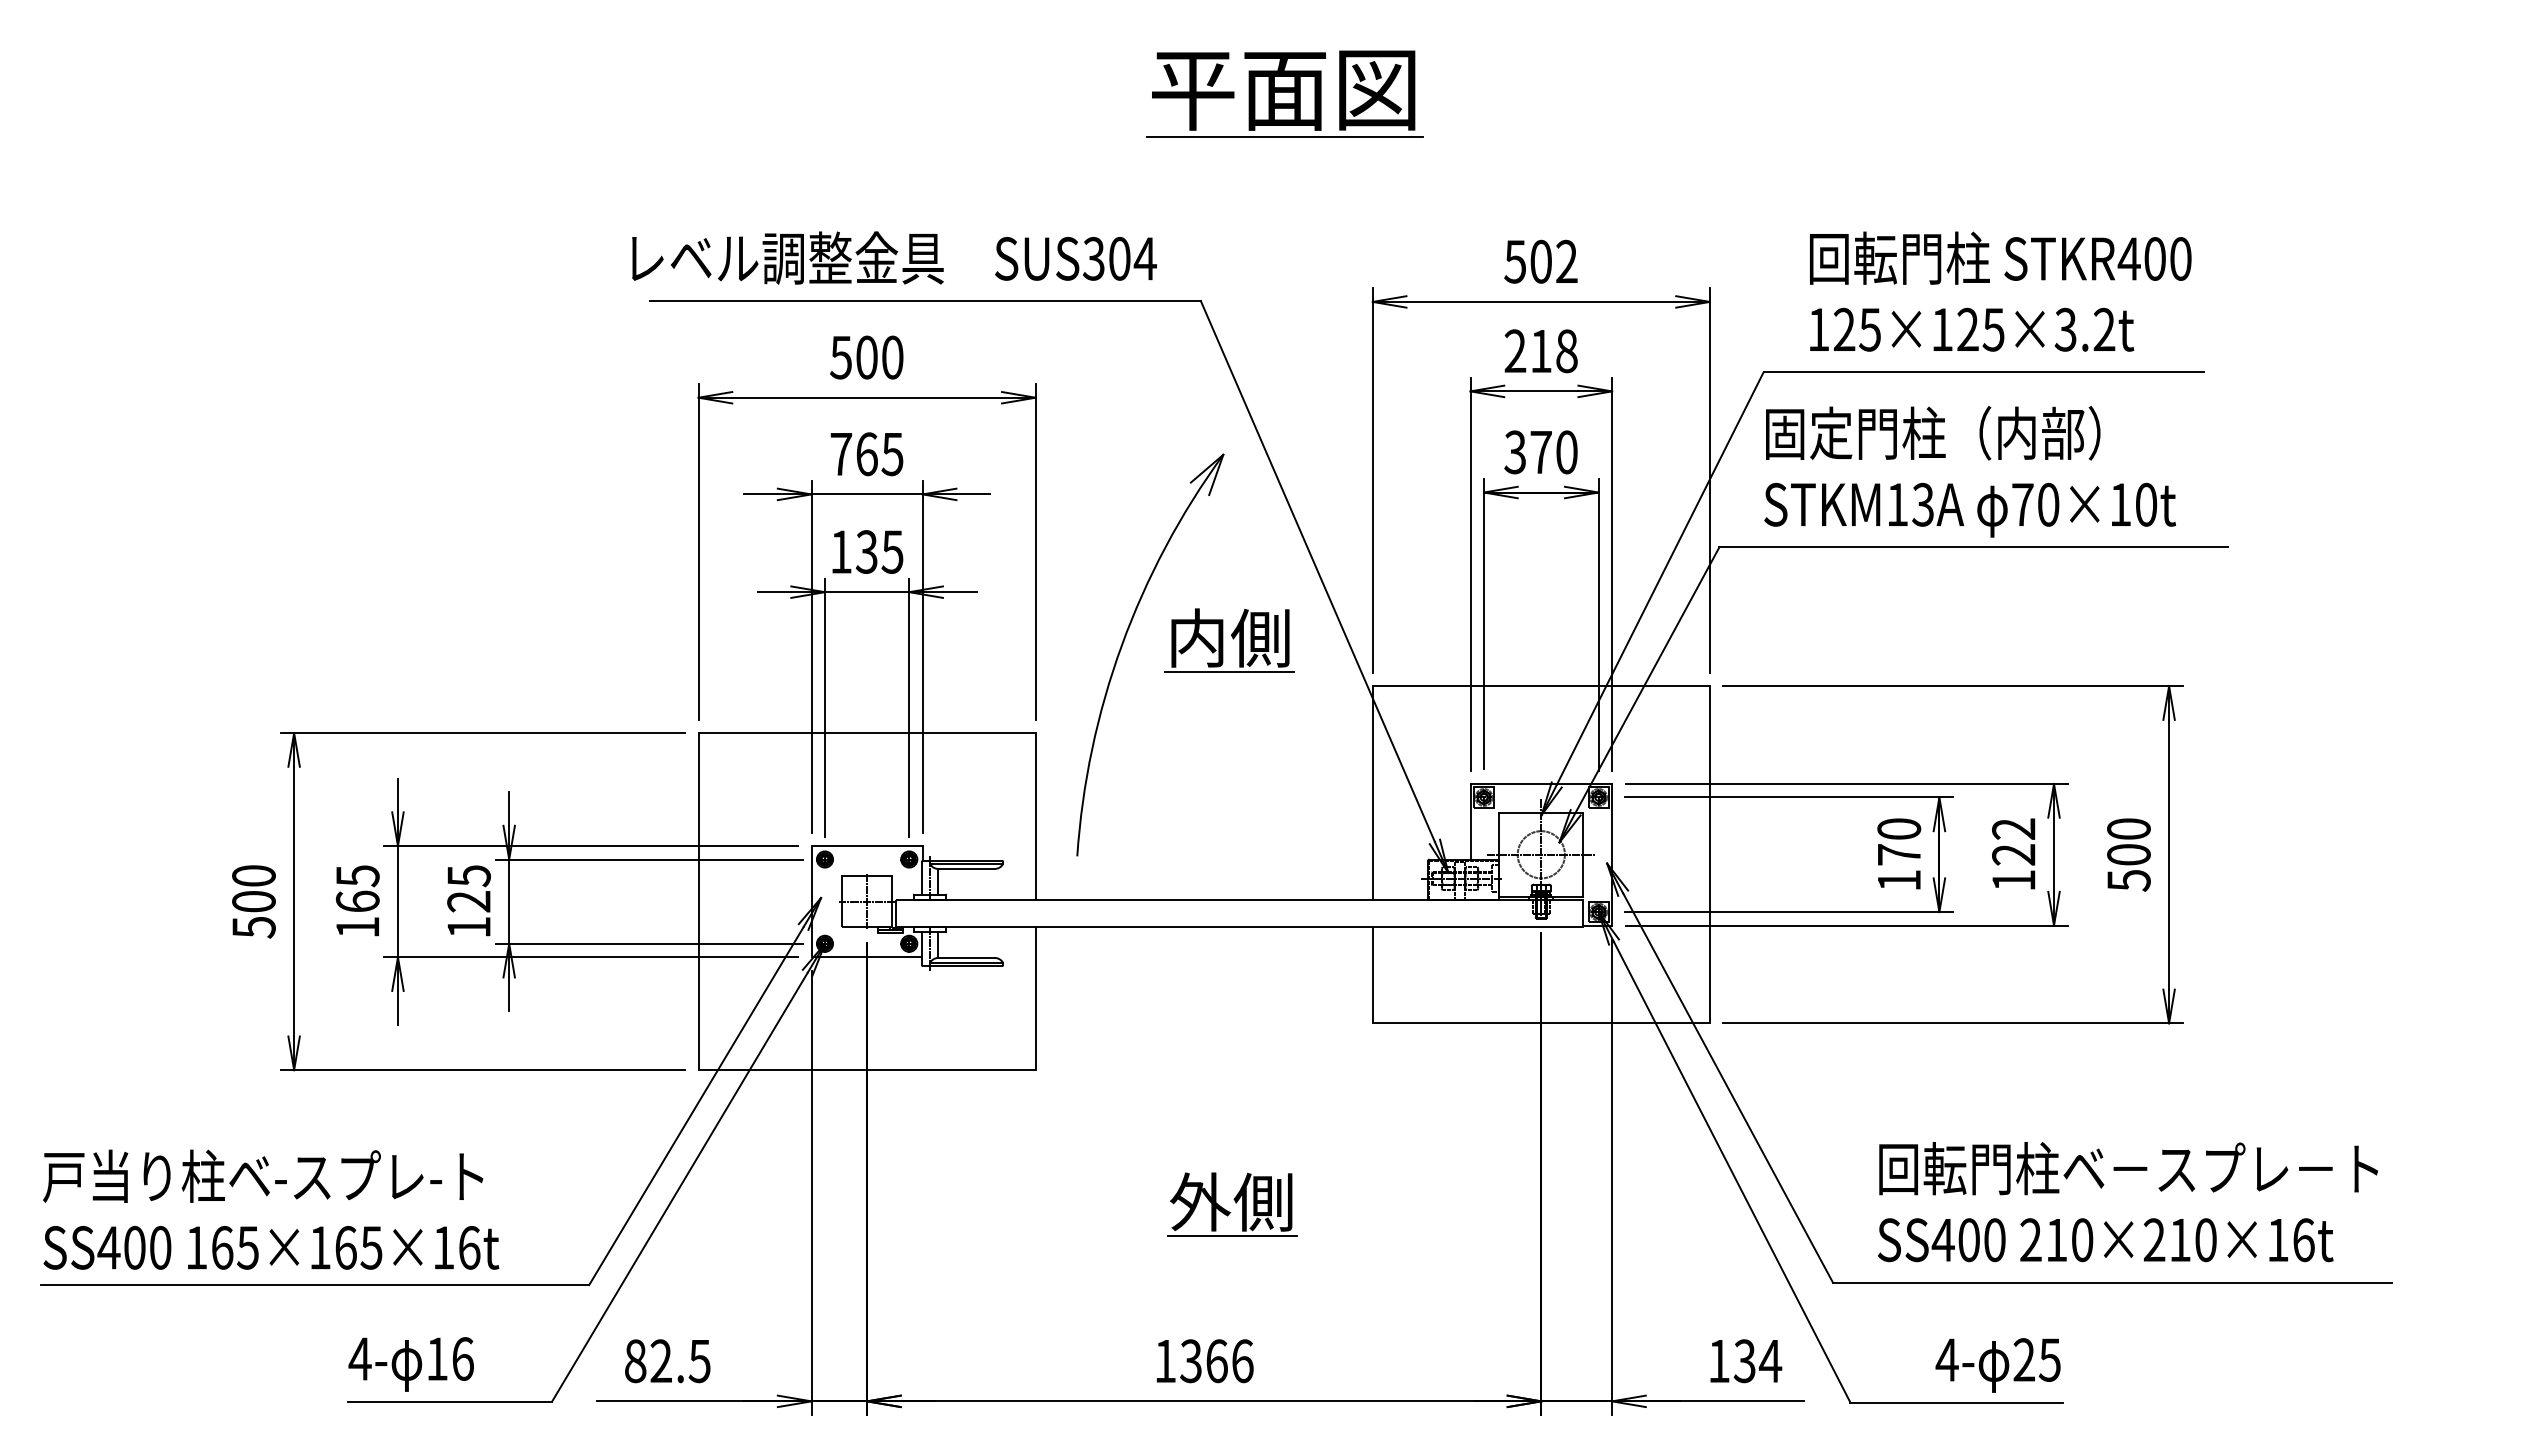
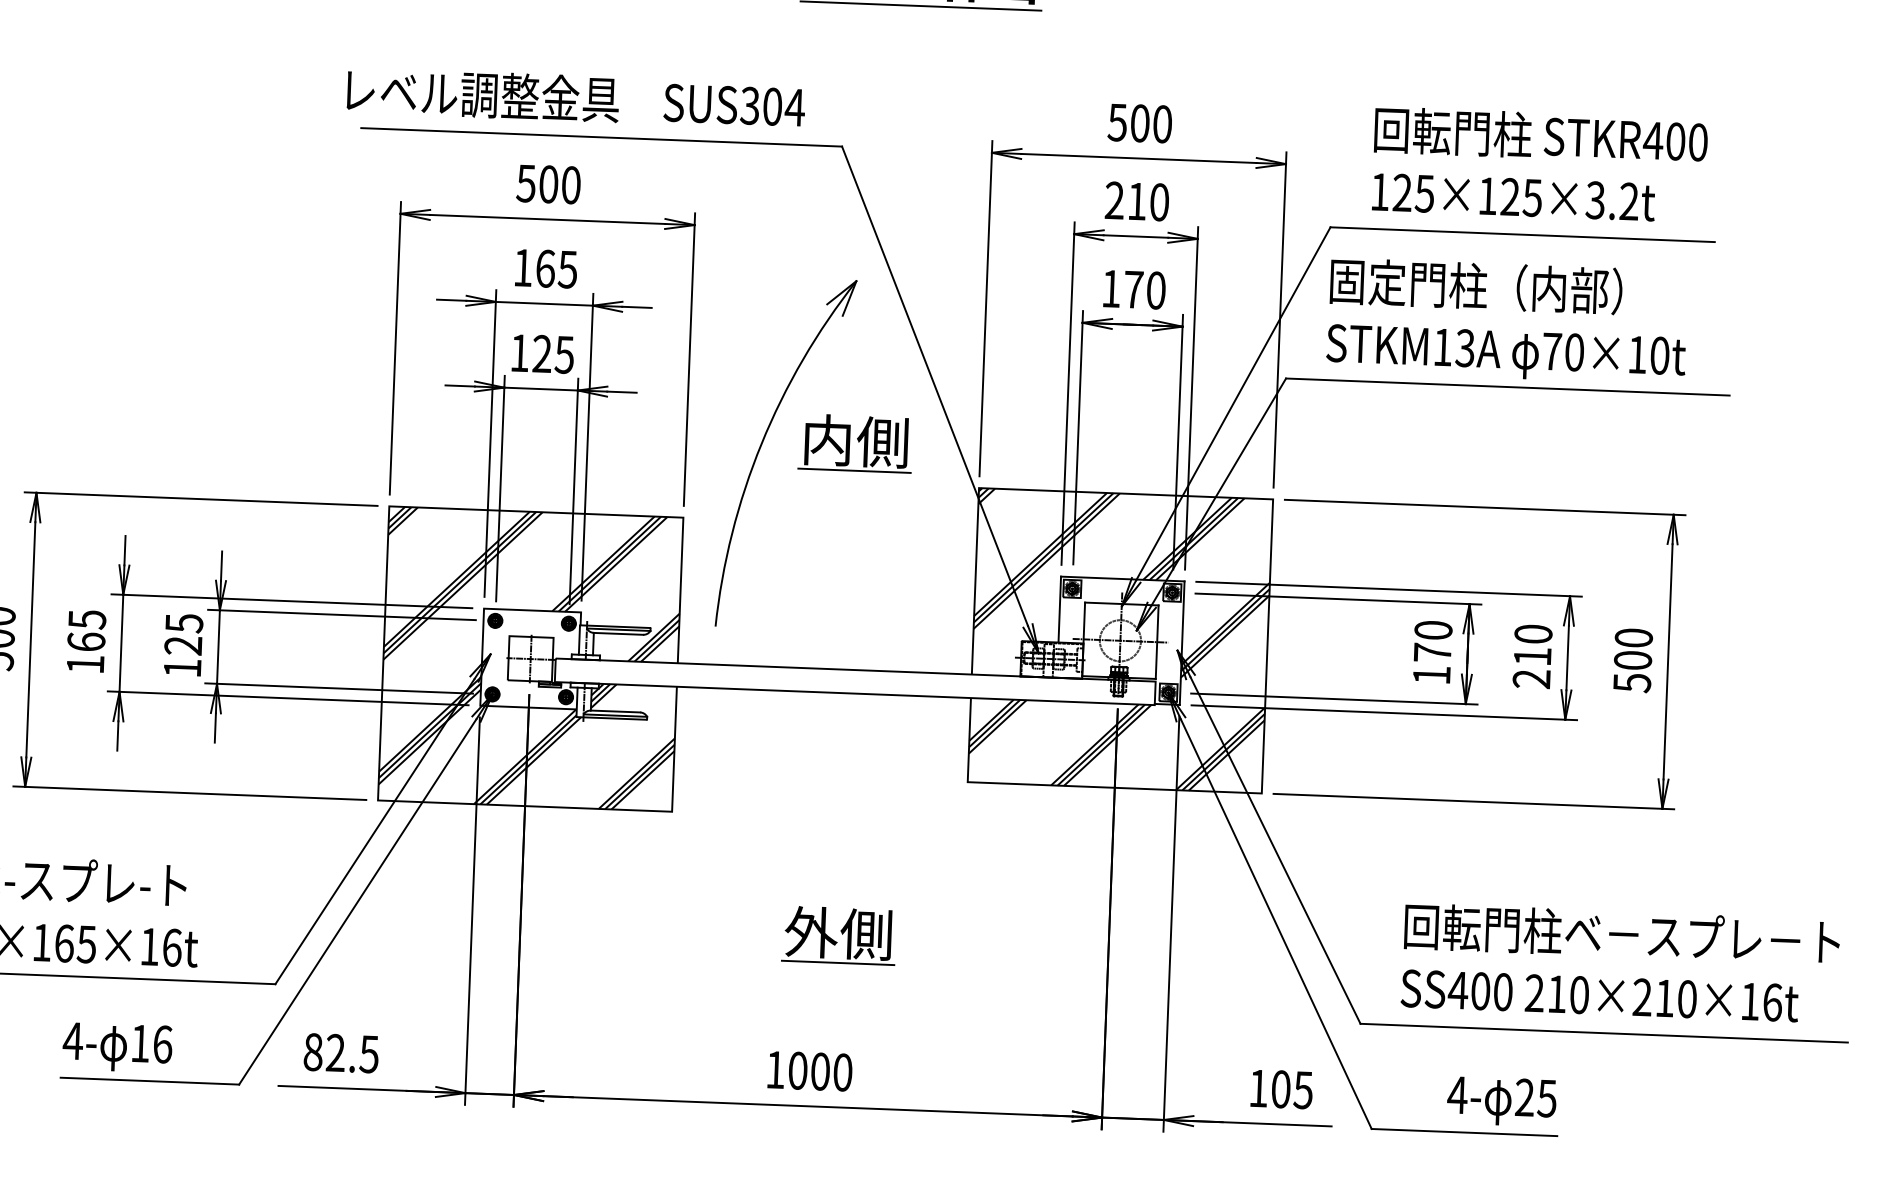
text: (1566, 261) -> (1162, 124), 502 -> 500
text: (1566, 350) -> (1159, 201), 218 -> 210
text: (1514, 452) -> (1110, 288), 370 -> 170
text: (841, 454) -> (523, 268), 765 -> 165
text: (866, 551) -> (541, 353), 135 -> 125
hatch: (1540, 854) -> (1119, 640), added
text: (2013, 854) -> (1532, 656), 122 -> 210
hatch: (866, 901) -> (530, 658), added
text: (1216, 1361) -> (820, 1071), 1366 -> 1000
text: (1757, 1361) -> (1292, 1090), 134 -> 105

